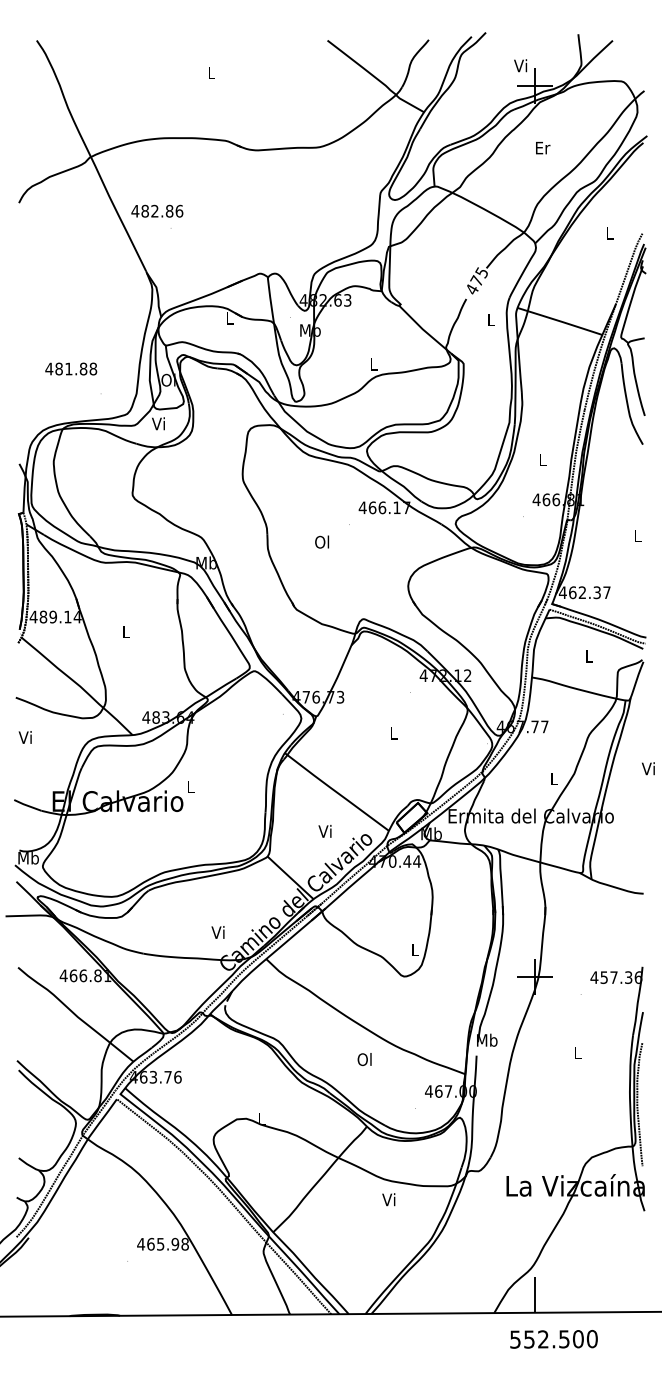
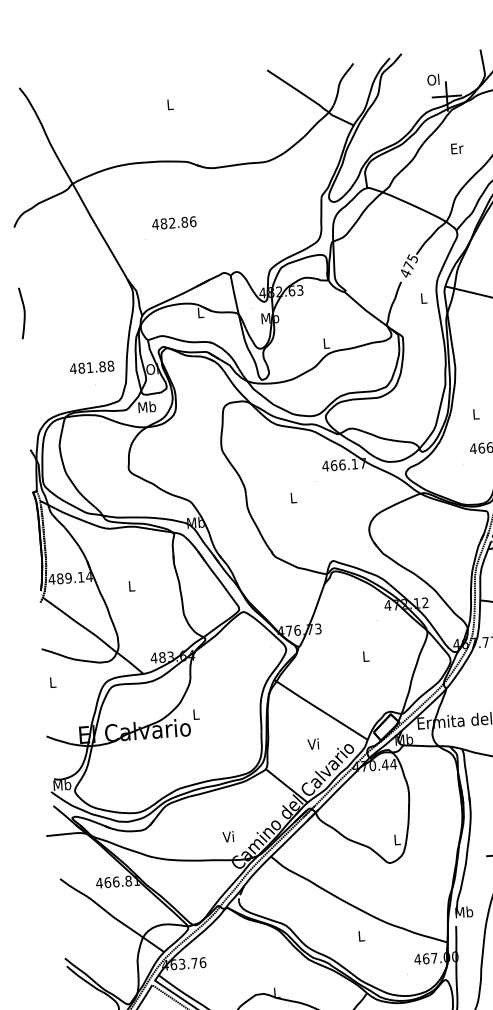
text: (520, 65) -> (433, 79), Vi -> Ol
text: (157, 210) -> (174, 222), moved
curve: (23, 303) -> (24, 312), added
text: (71, 368) -> (92, 367), moved
text: (159, 423) -> (147, 406), Vi -> Mb
text: (322, 541) -> (293, 497), Ol -> L
text: (24, 737) -> (51, 682), Vi -> L
text: (364, 1059) -> (360, 936), Ol -> L

